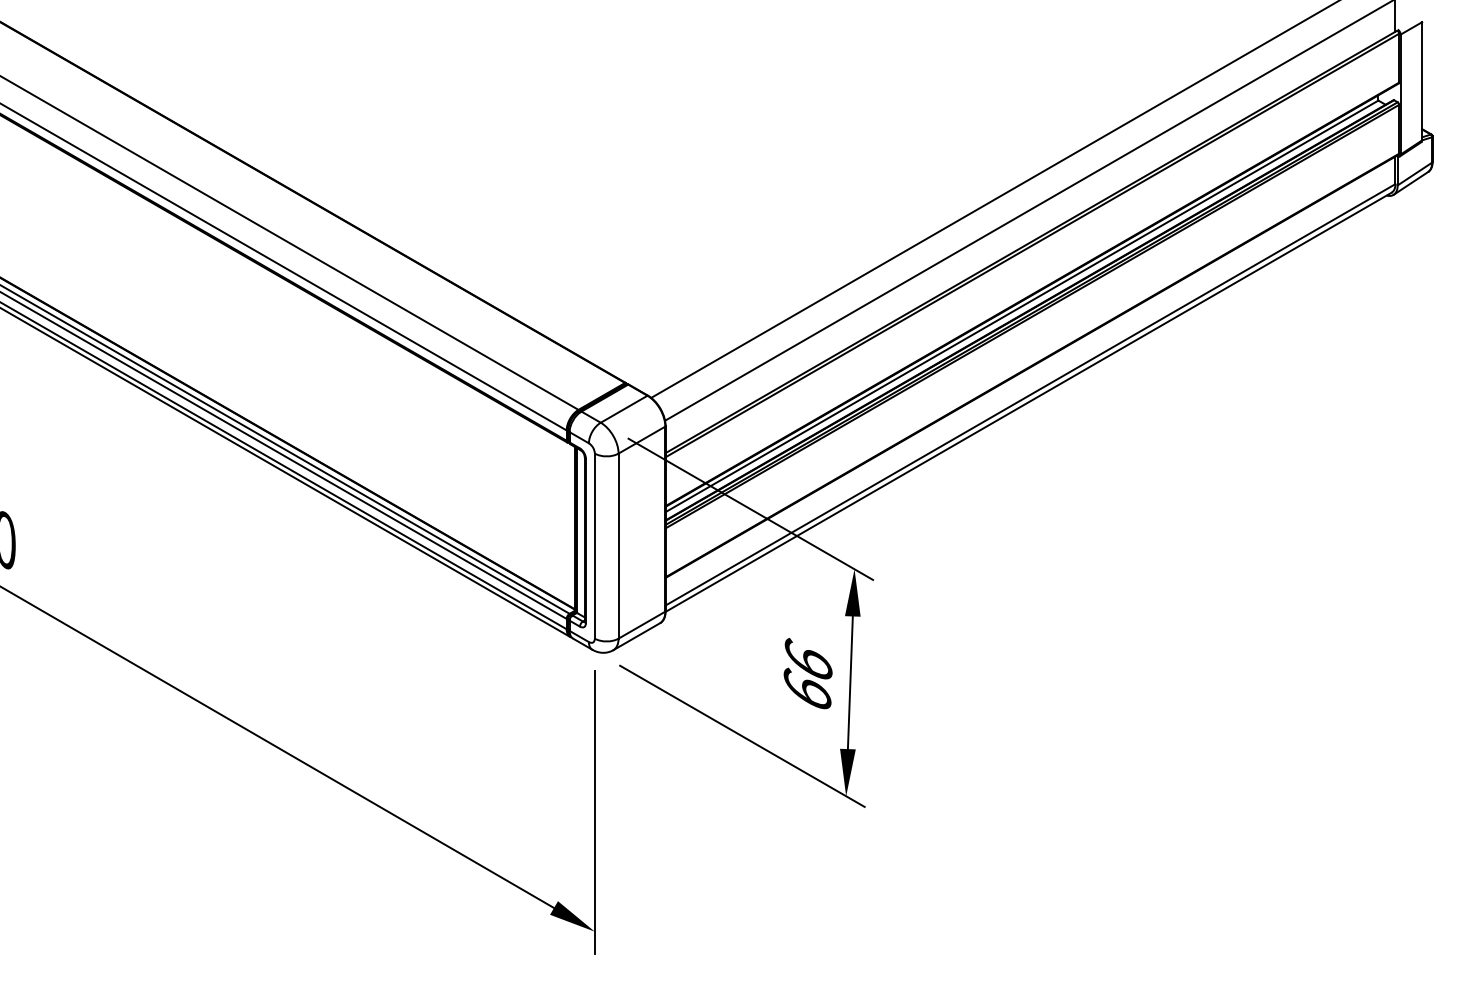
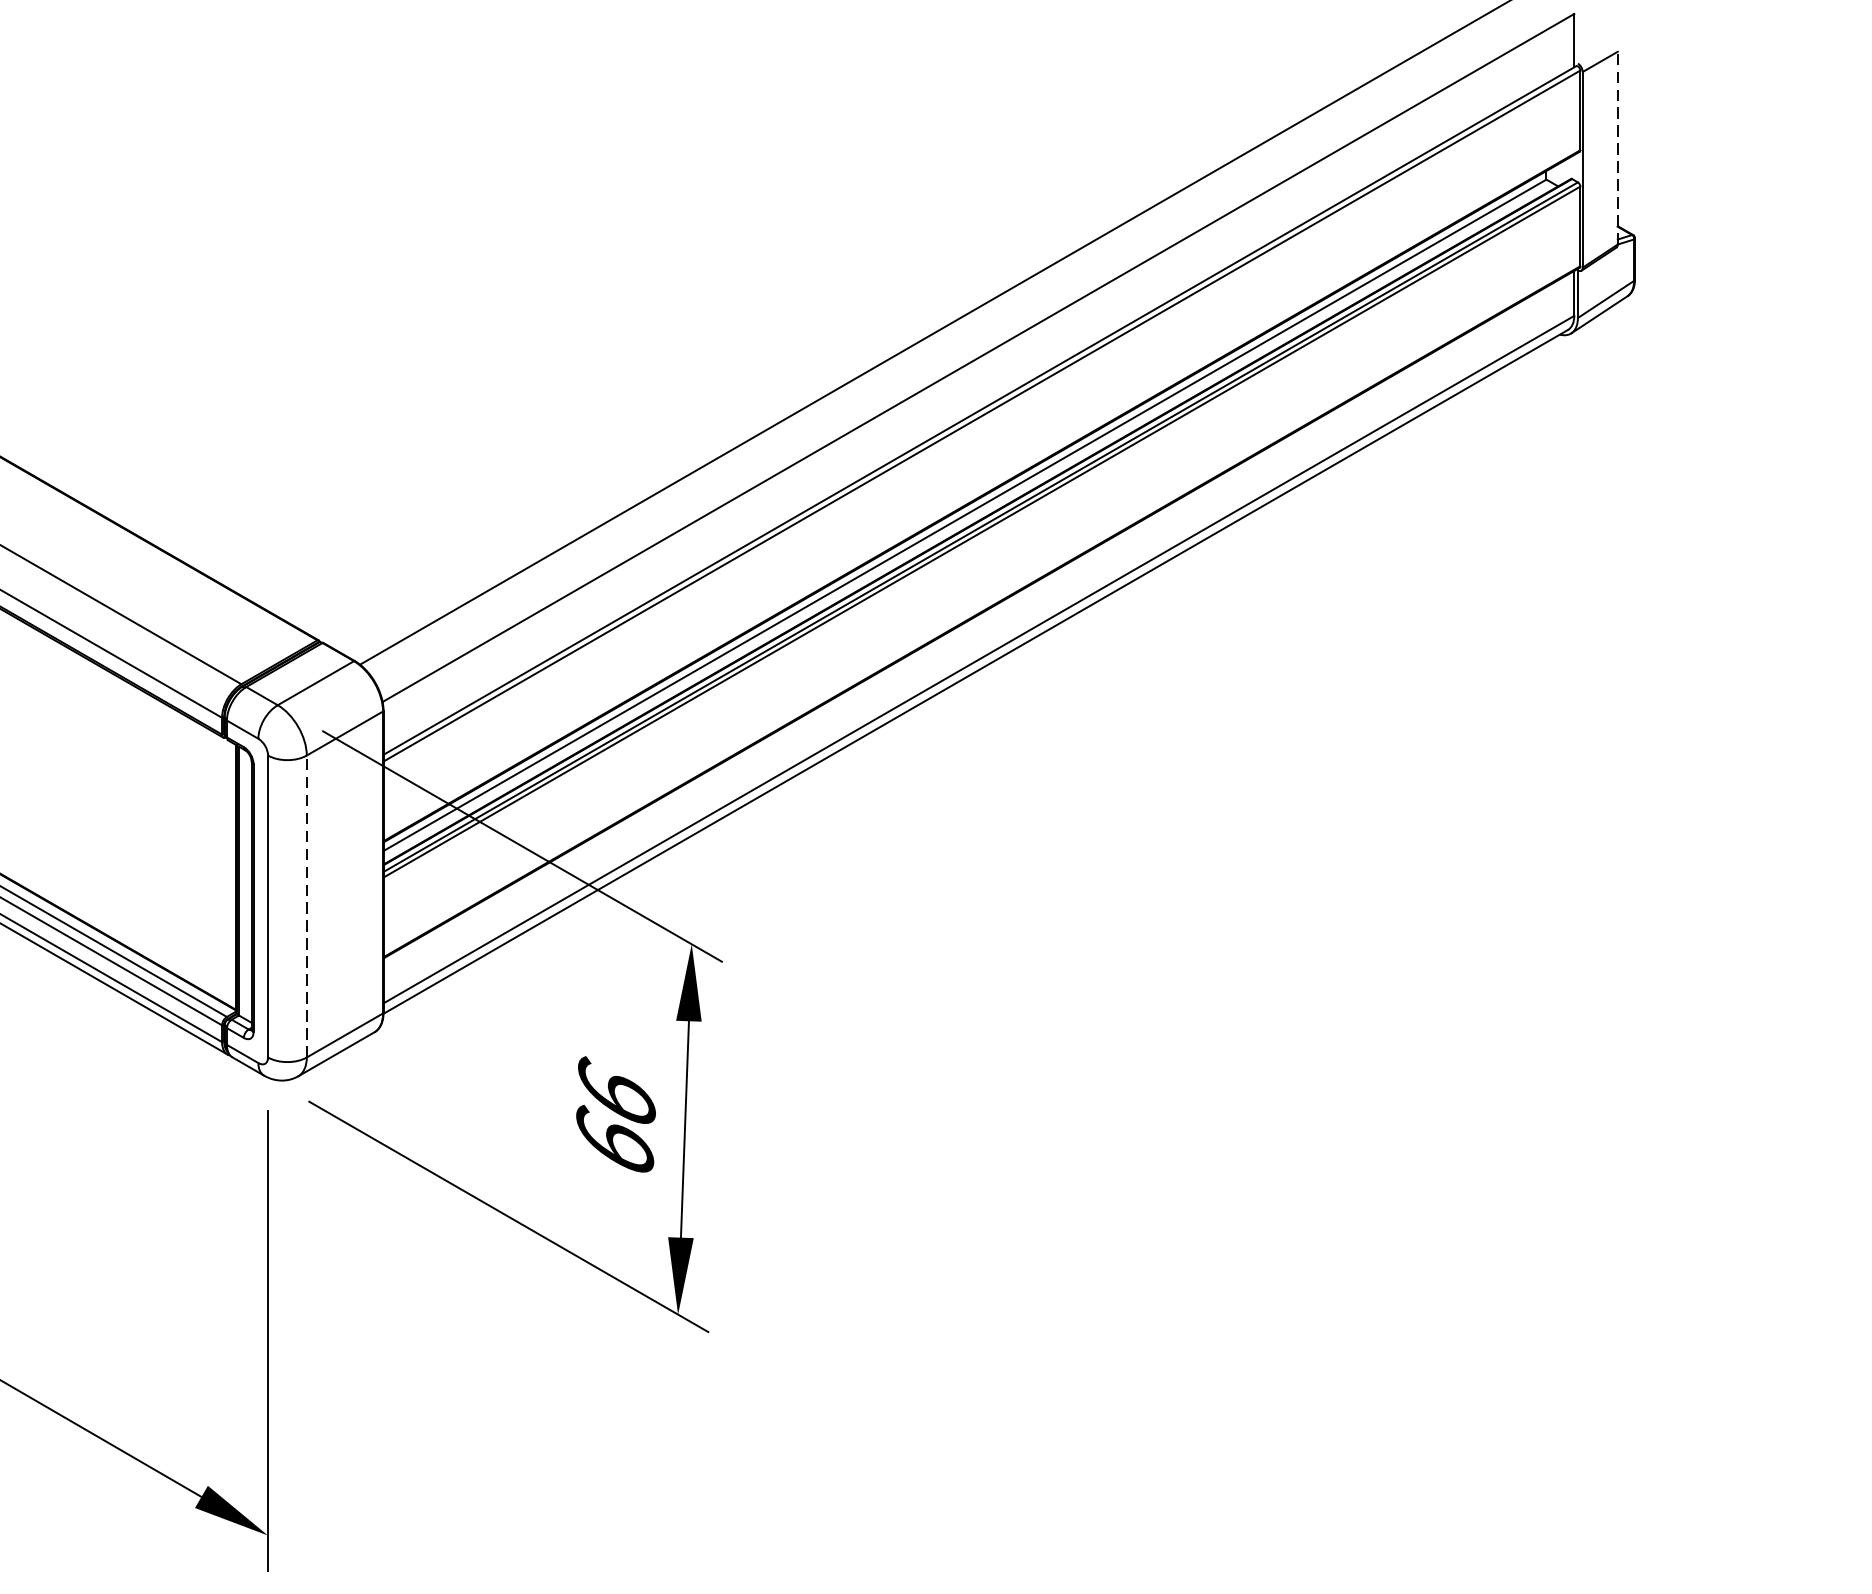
line: (1422, 80) -> (1618, 146), solid -> dashed
line: (618, 546) -> (306, 907), solid -> dashed

